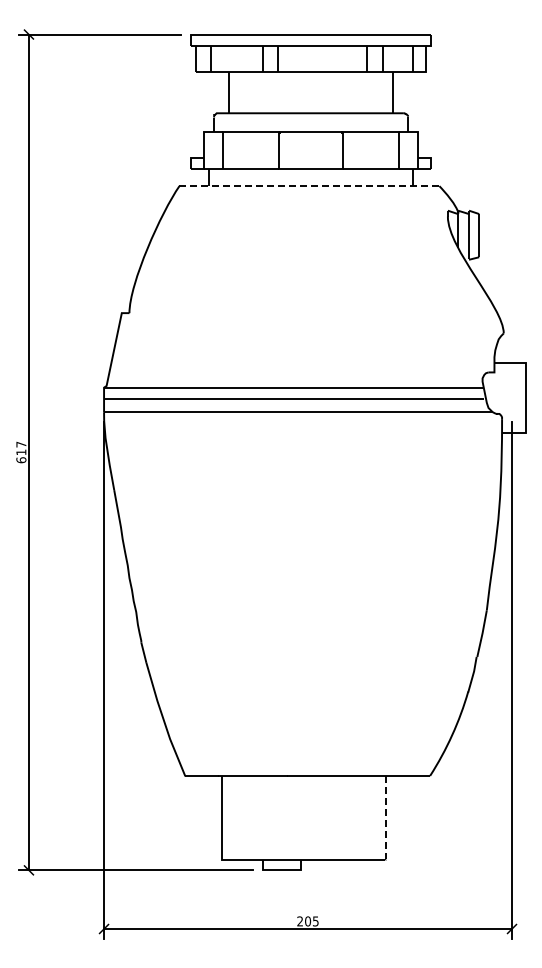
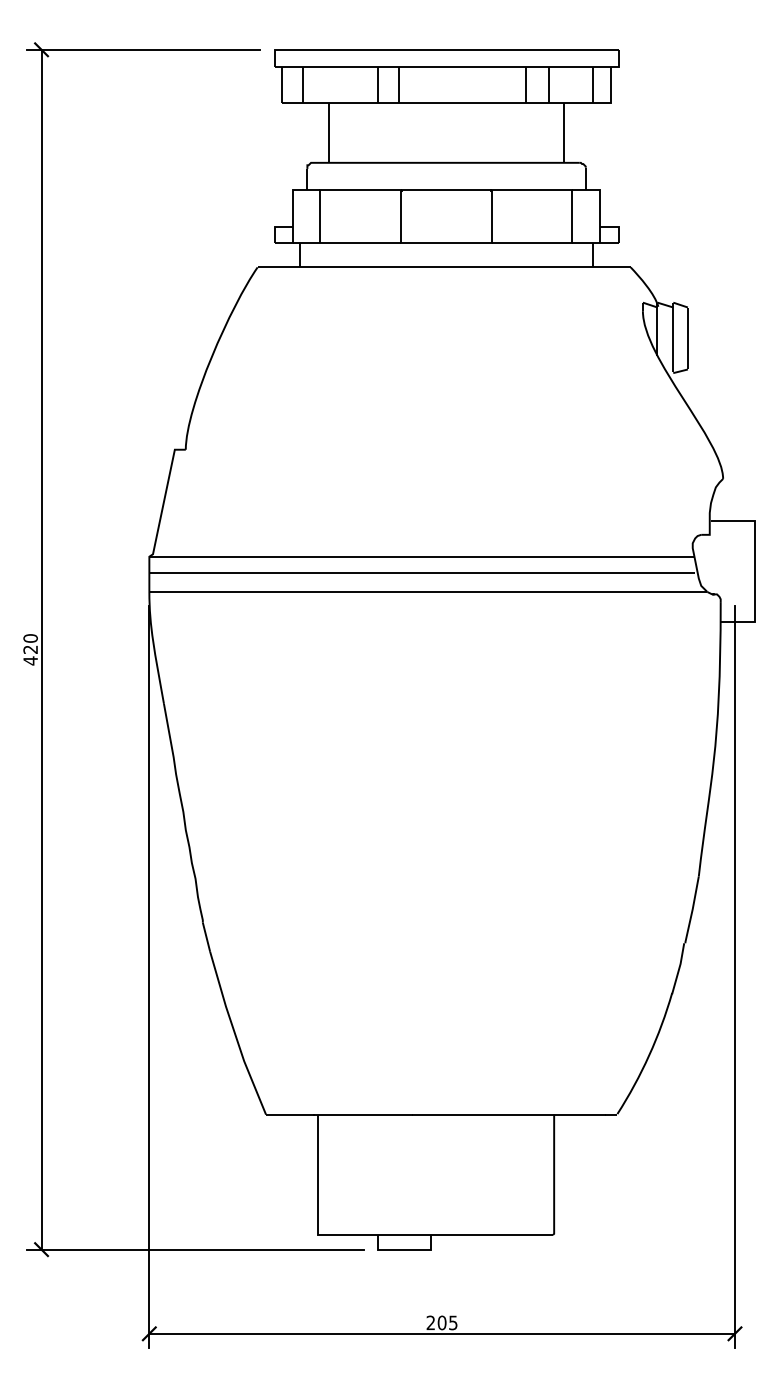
line: (309, 186) -> (444, 267), dashed -> solid
text: (21, 452) -> (30, 649), 617 -> 420
line: (386, 819) -> (554, 1176), dashed -> solid

